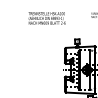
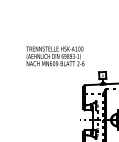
text: (46, 18) -> (54, 56), moved

